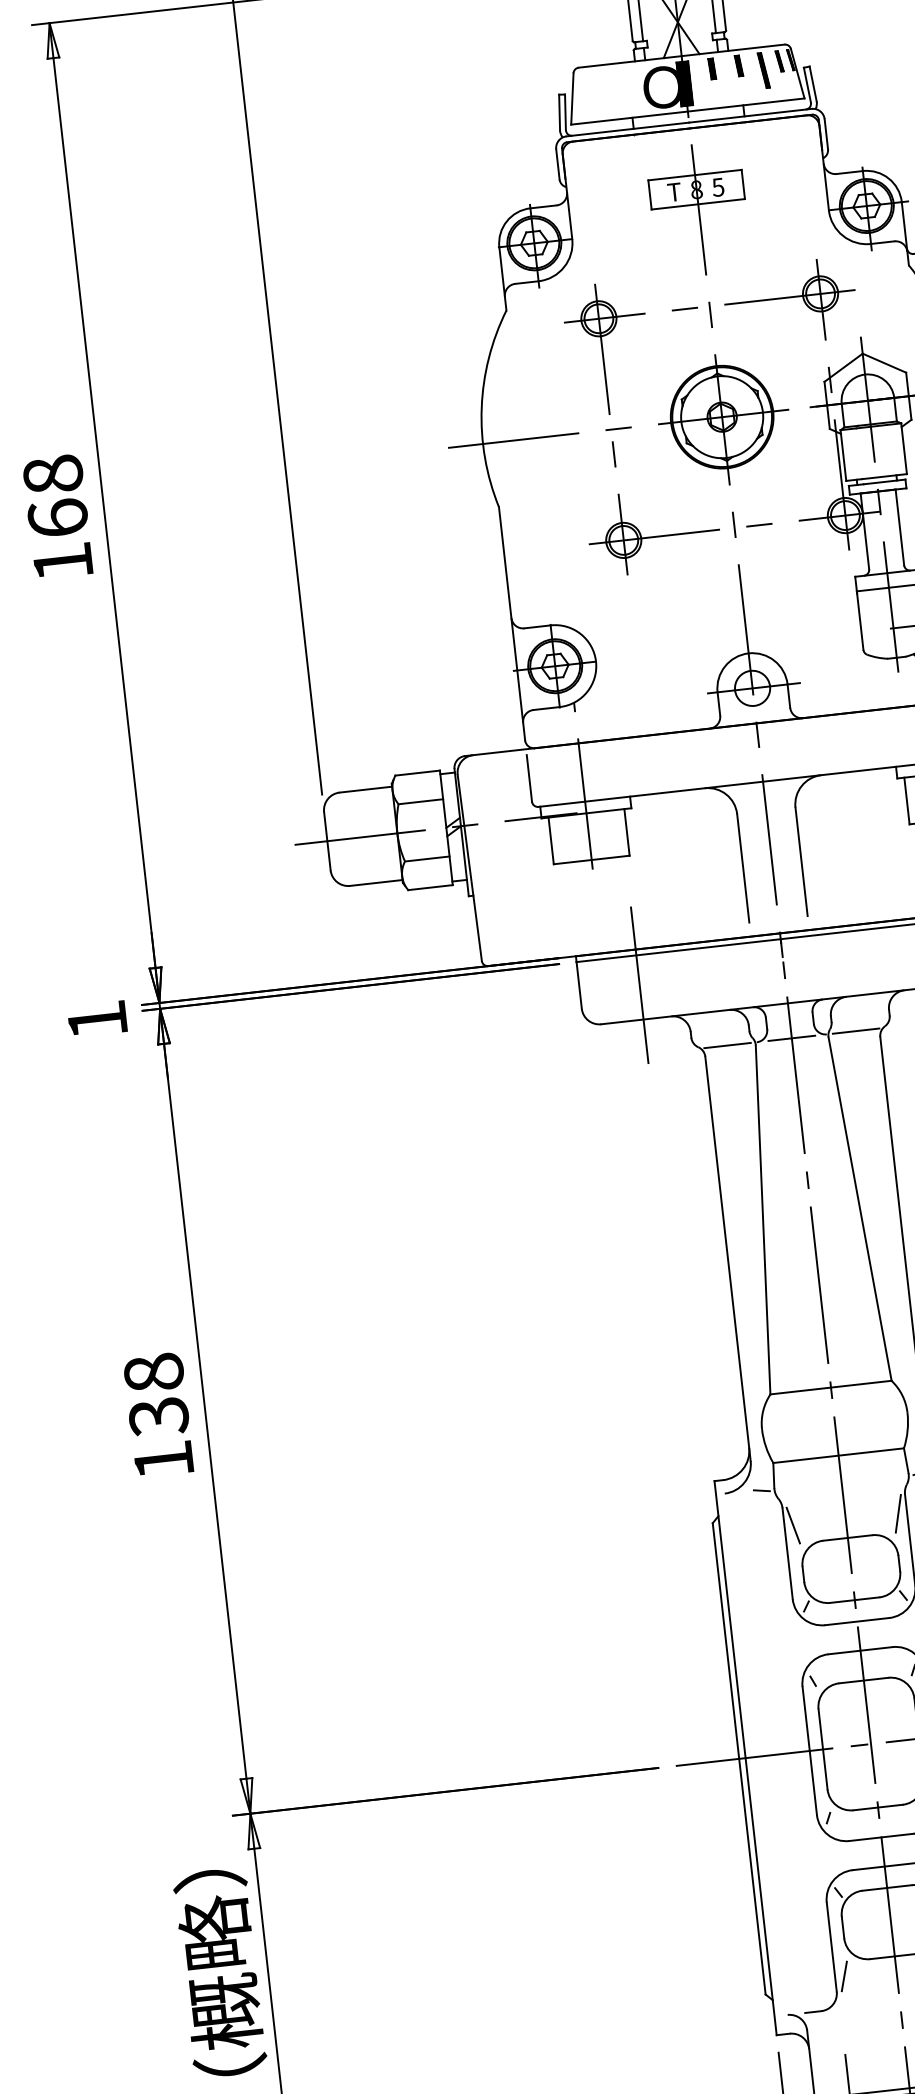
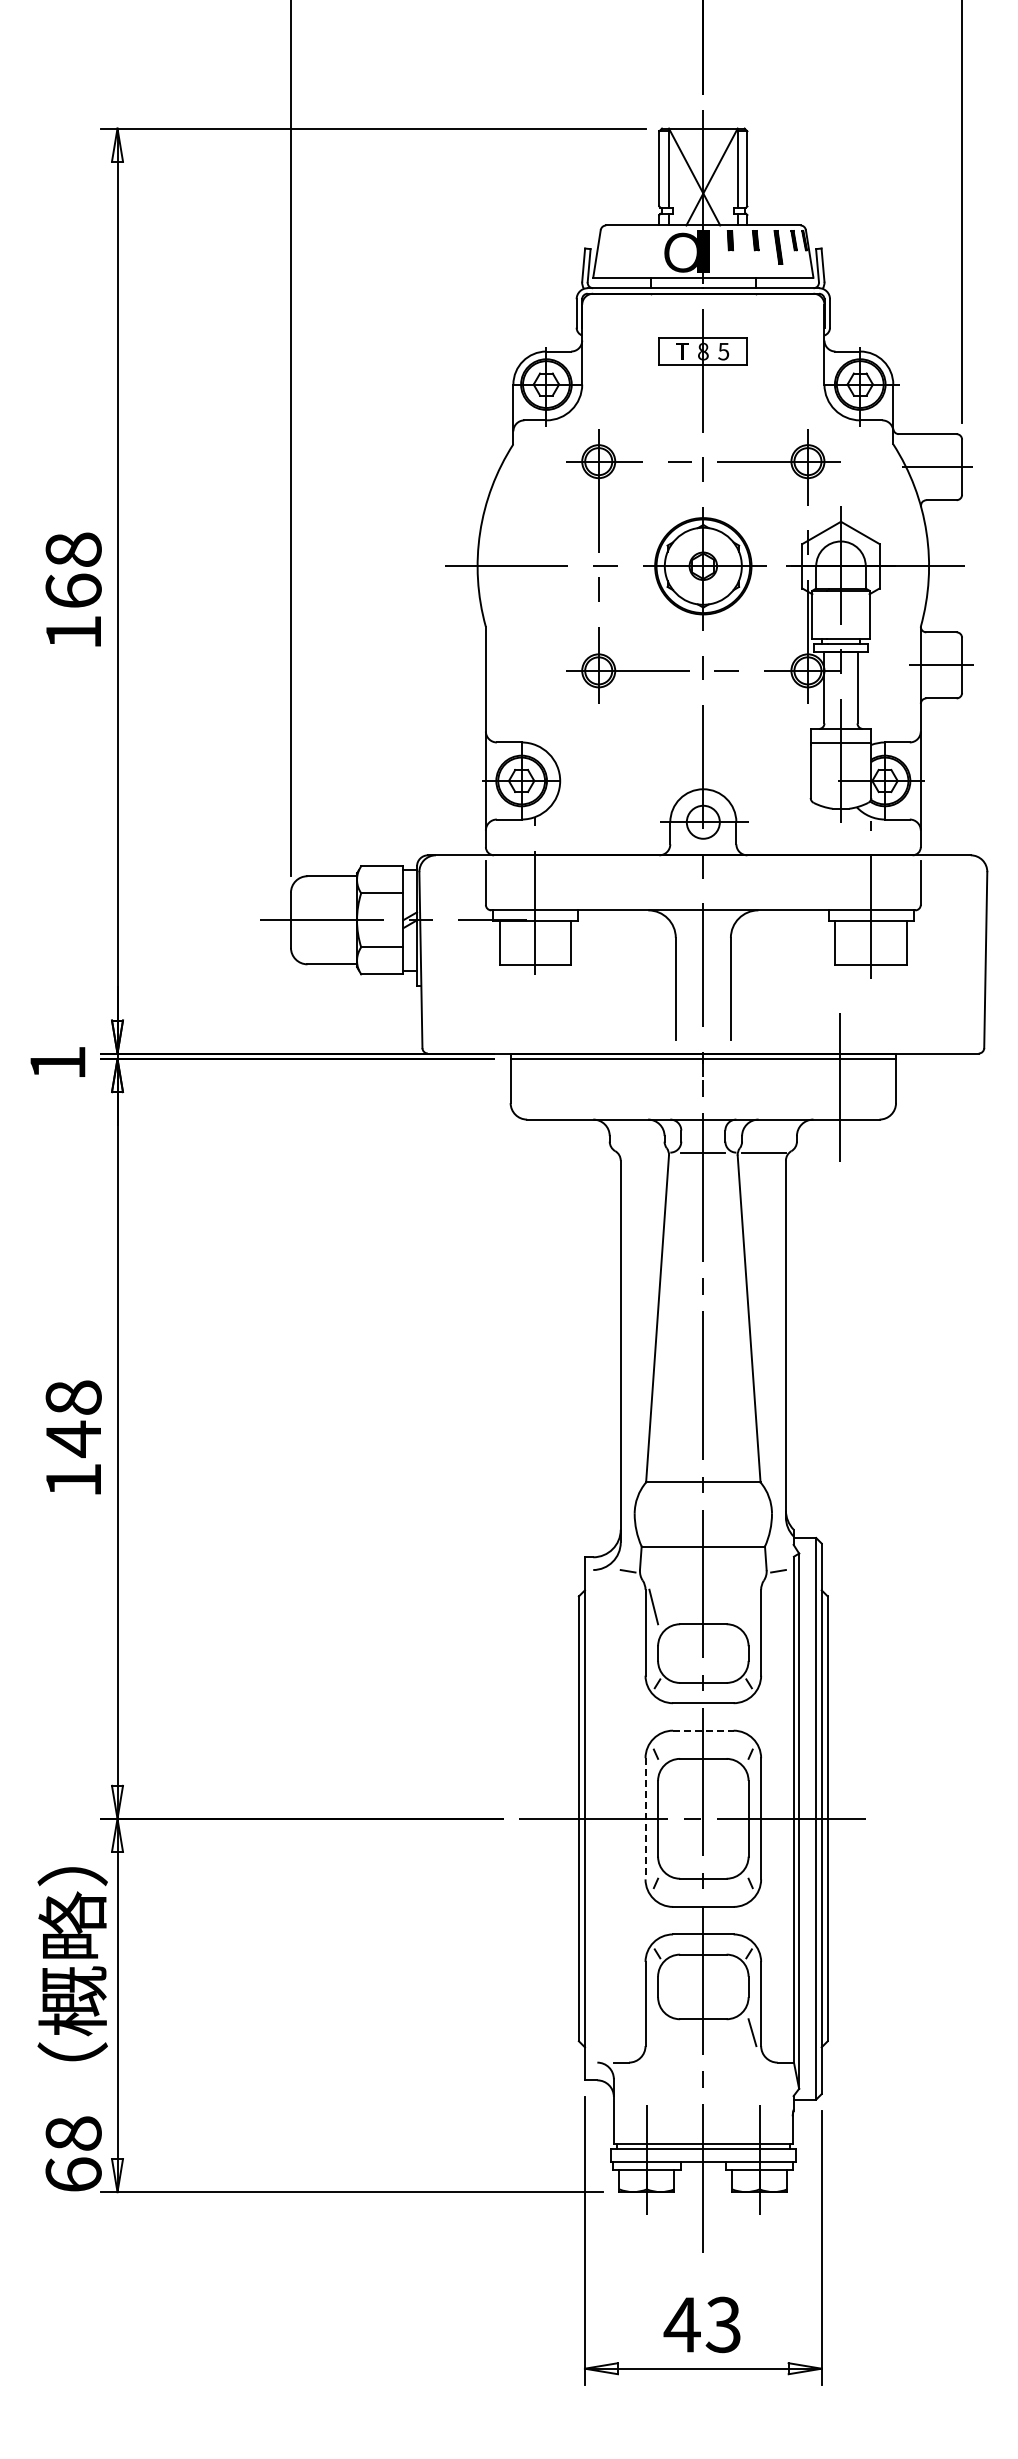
line: (640, 990) -> (567, 1092), removed
line: (727, 1045) -> (642, 1152), removed
text: (158, 1417) -> (73, 1439), 138 -> 148
line: (897, 1513) -> (752, 1606), removed
line: (860, 1650) -> (703, 1730), solid -> dashed
line: (809, 1750) -> (645, 1818), solid -> dashed
line: (844, 1976) -> (654, 2032), removed

